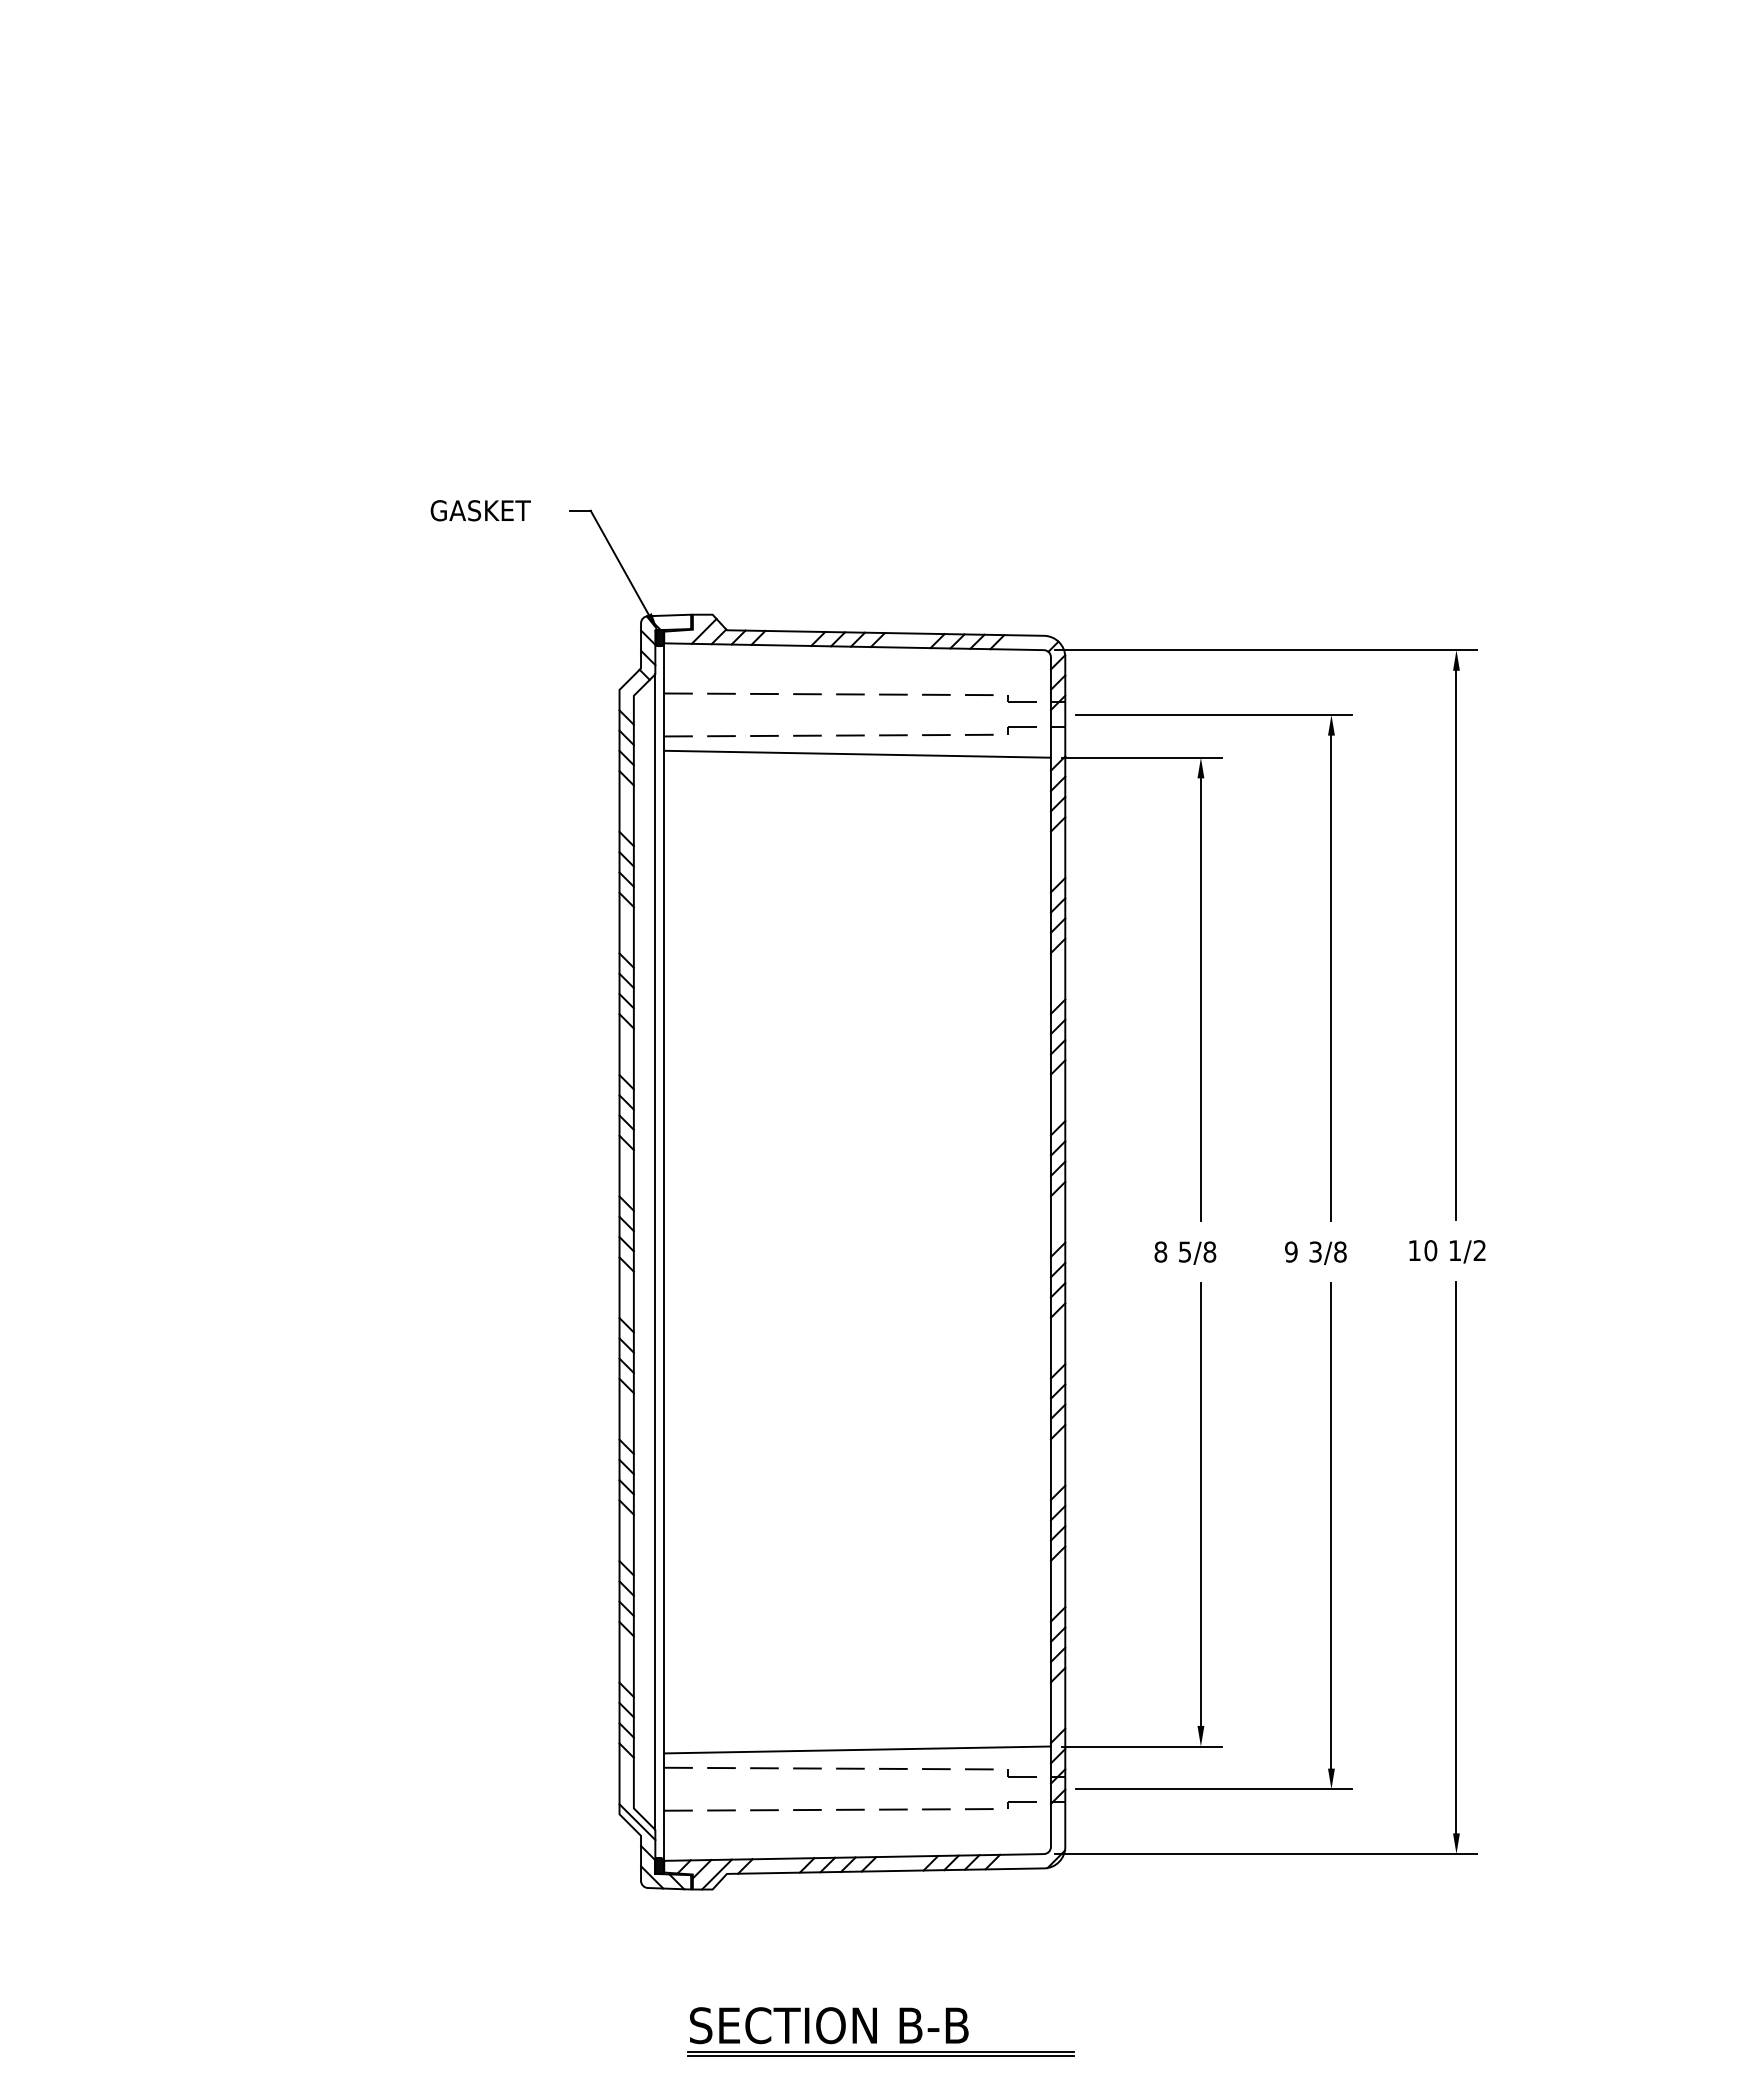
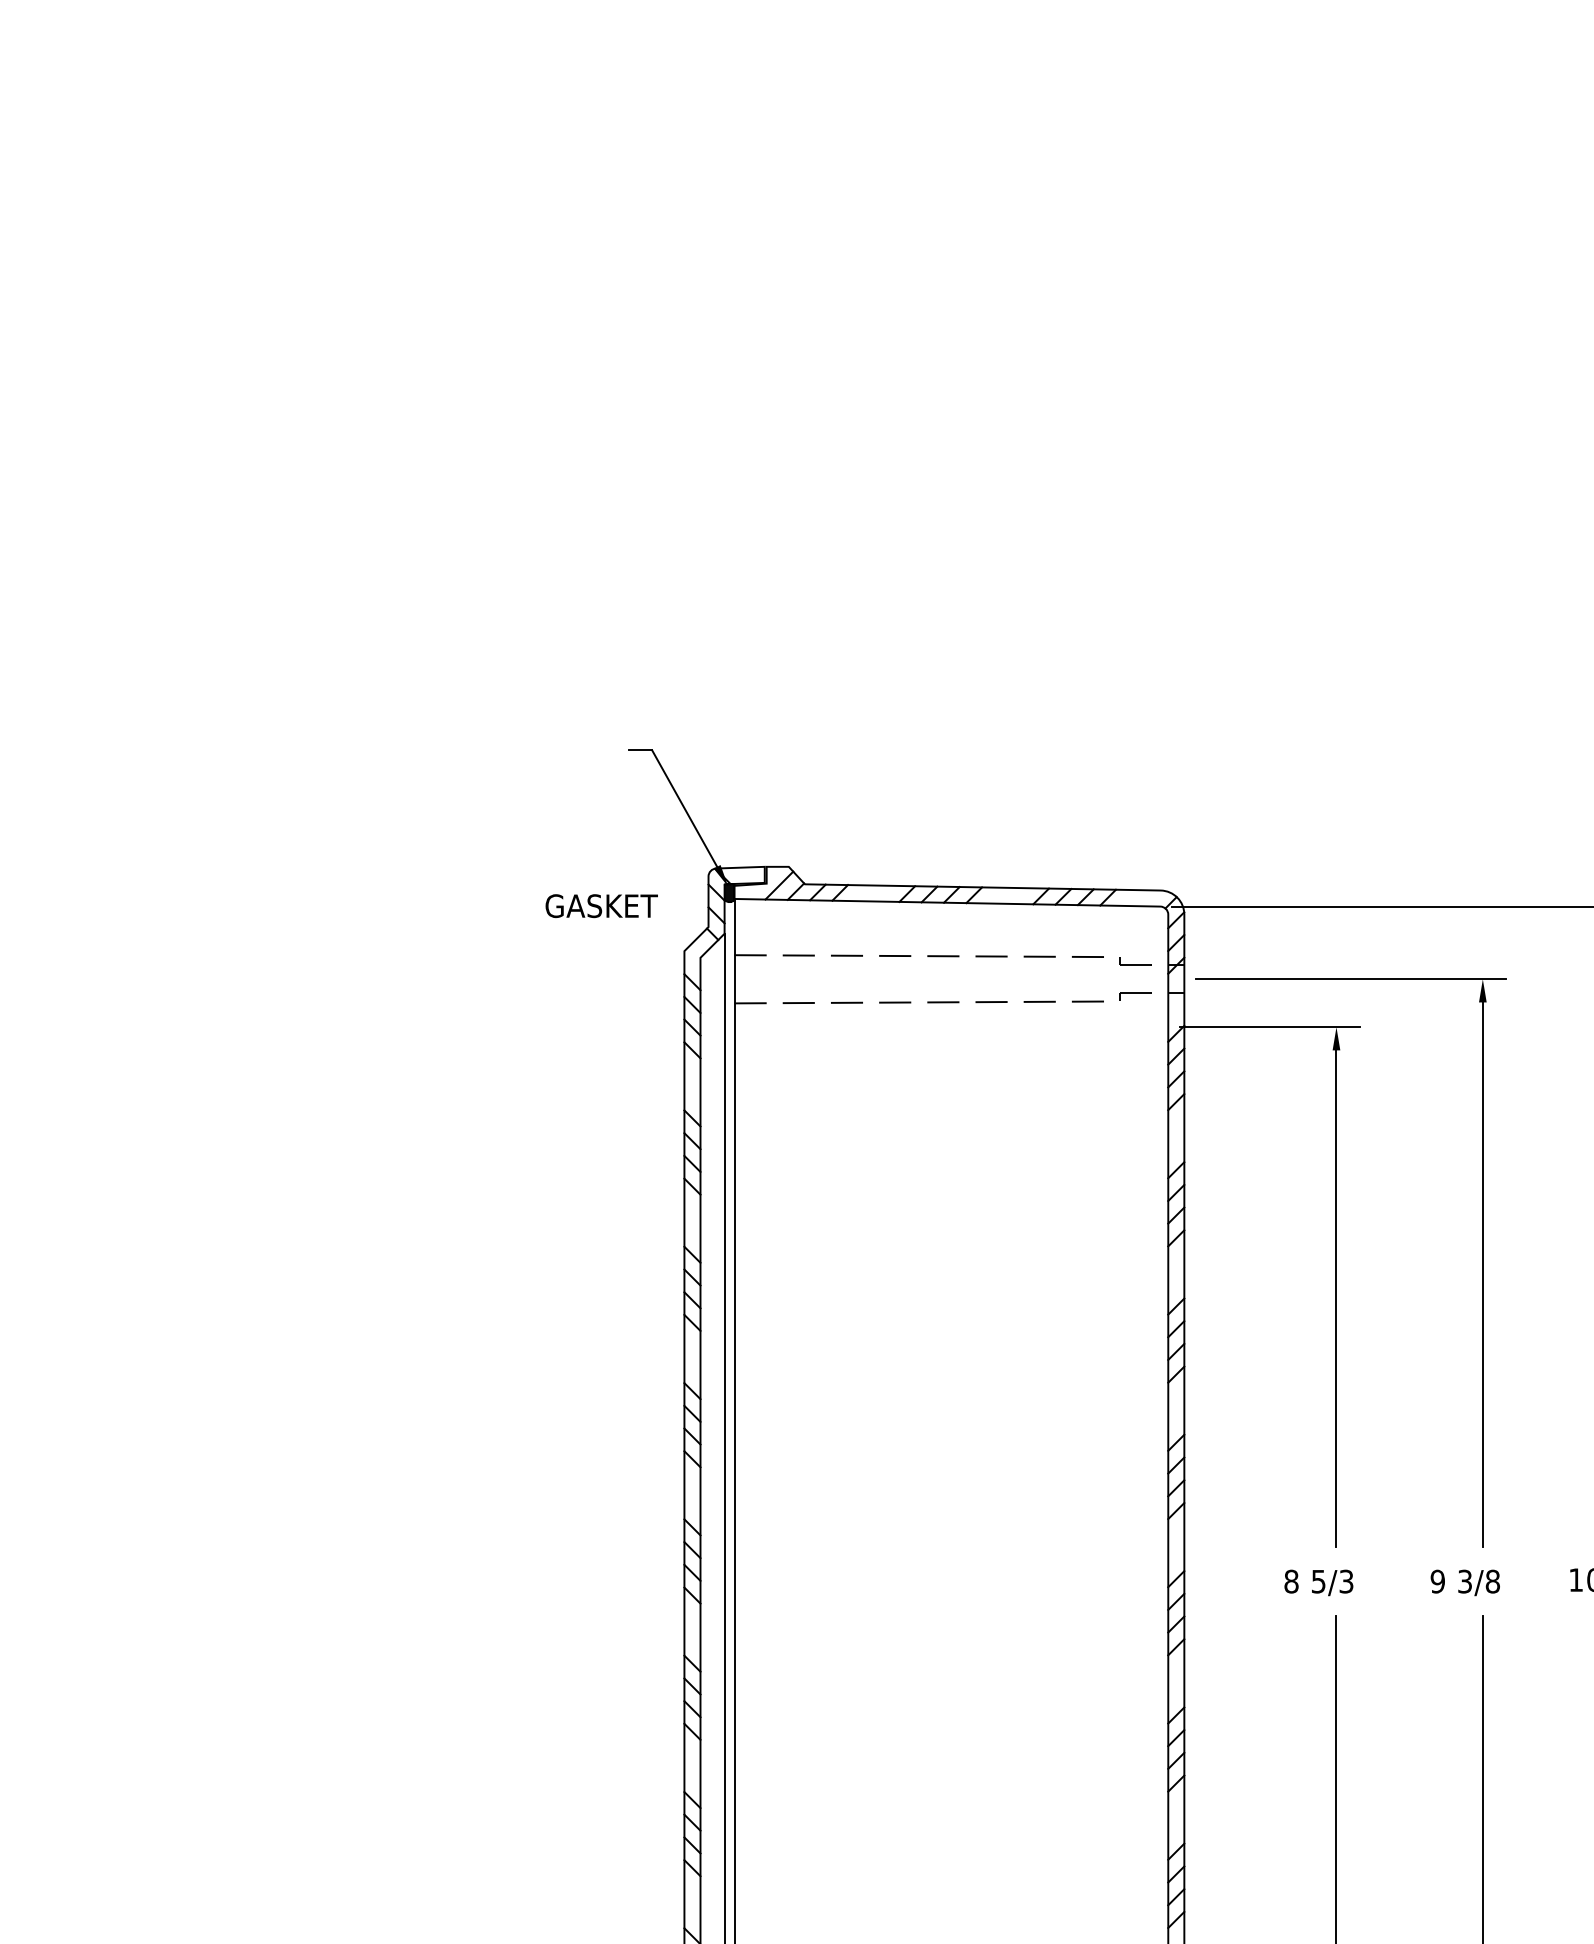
text: (480, 510) -> (601, 905), moved
line: (857, 753) -> (951, 1022), removed
text: (1209, 1251) -> (1346, 1581), 5/8 -> 5/3

